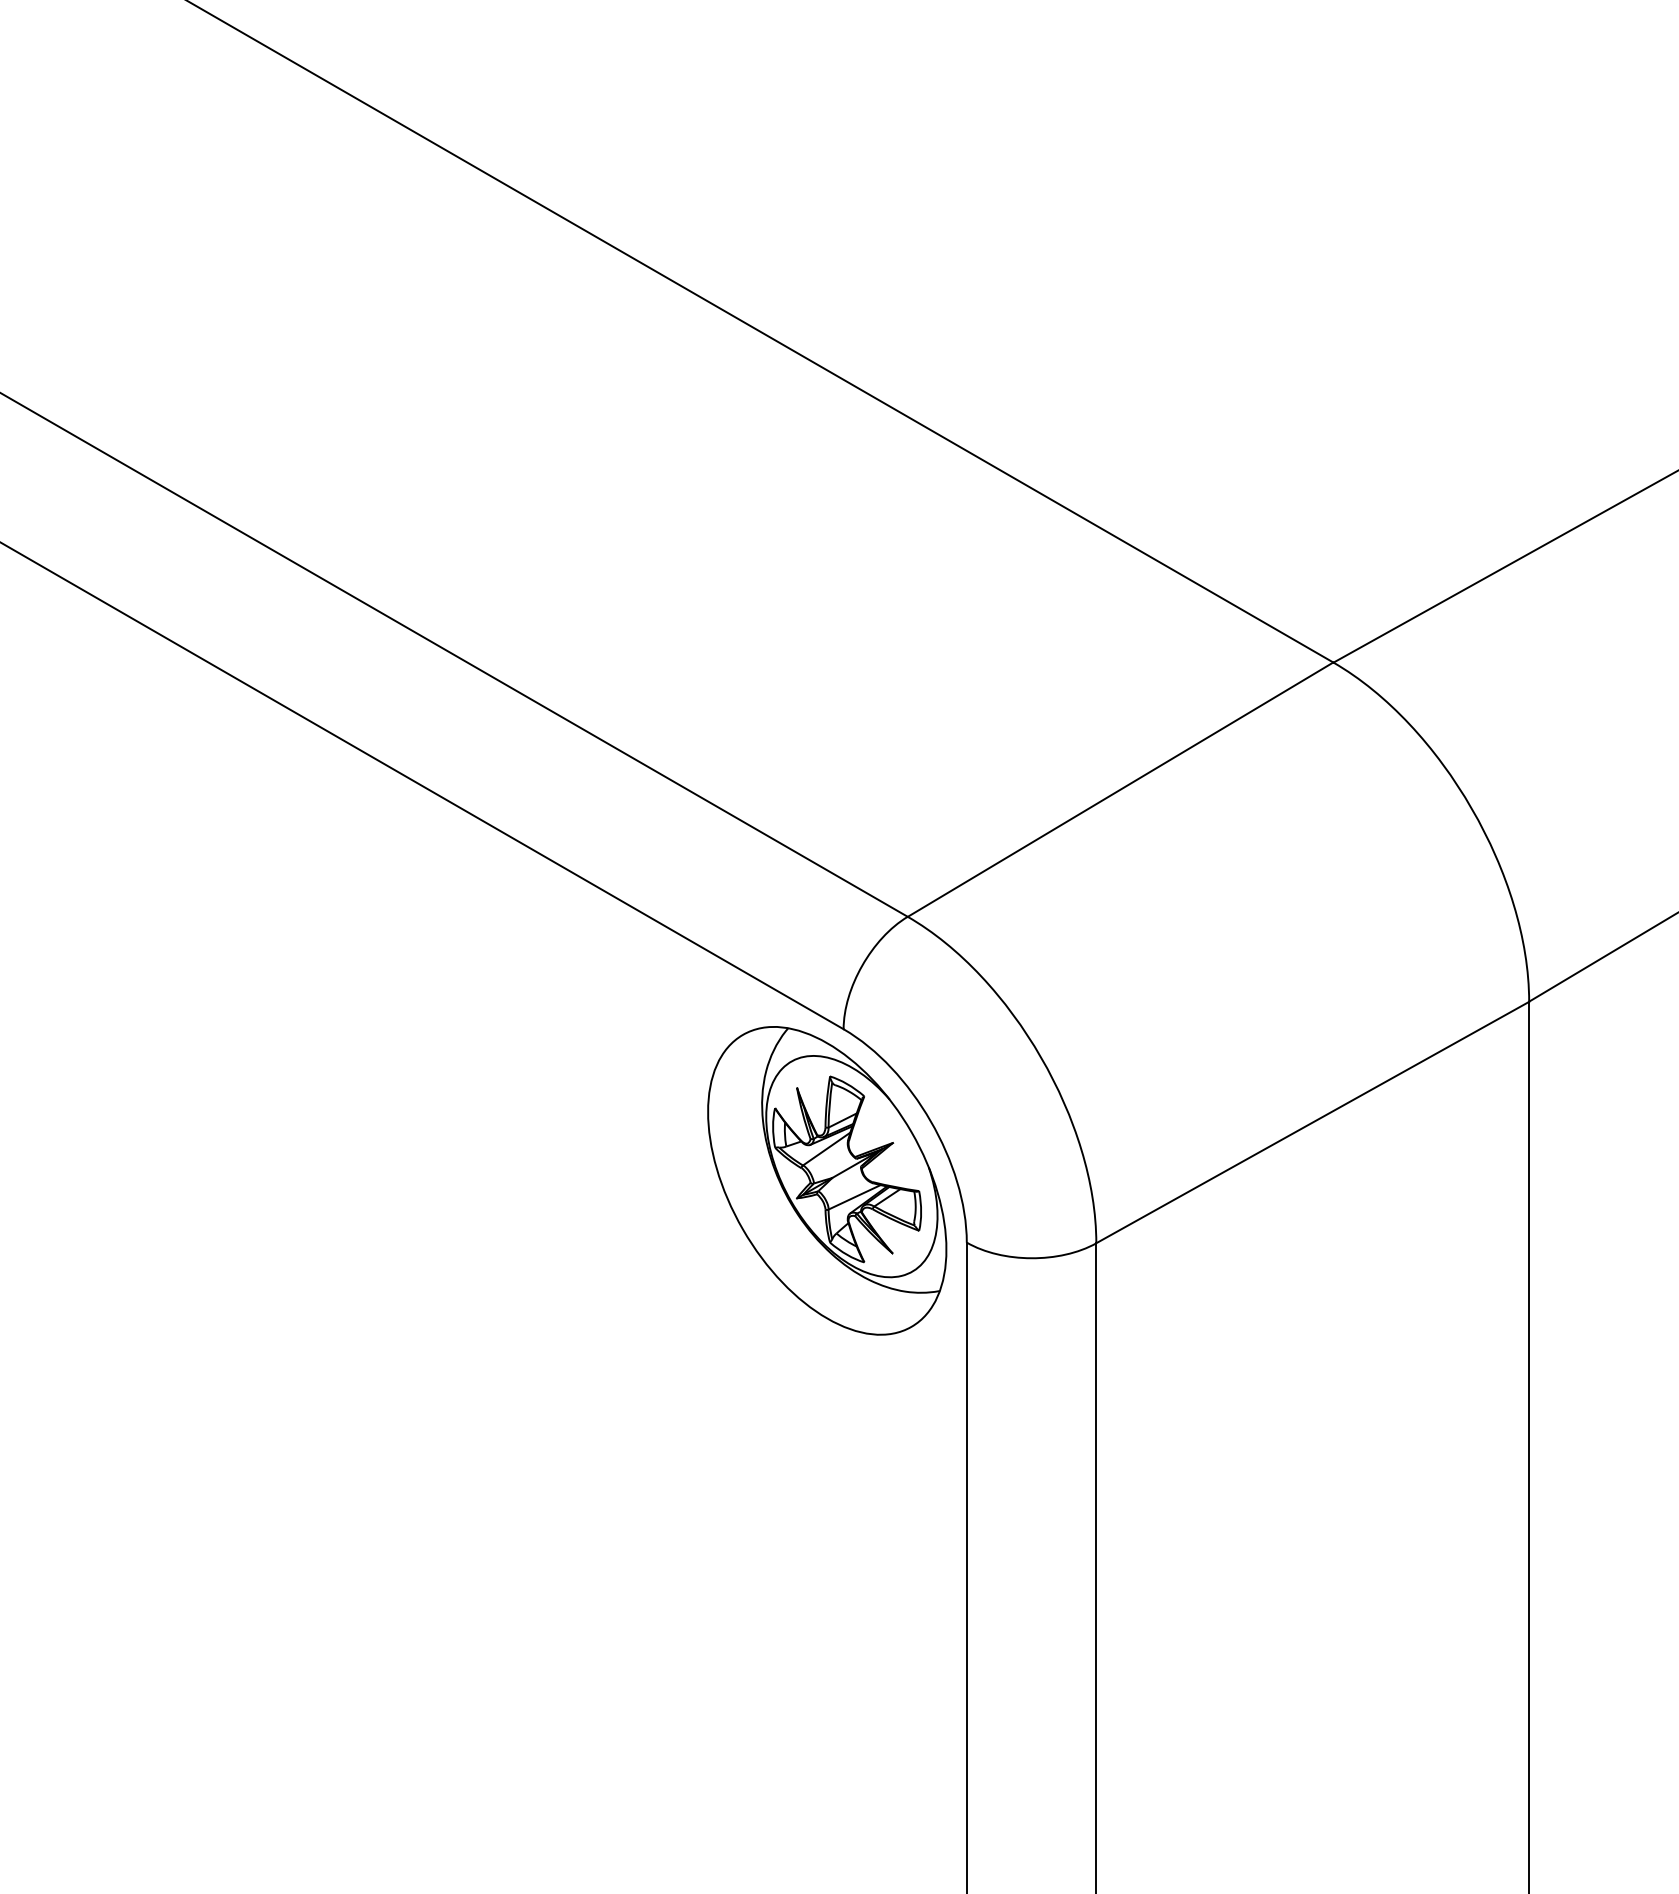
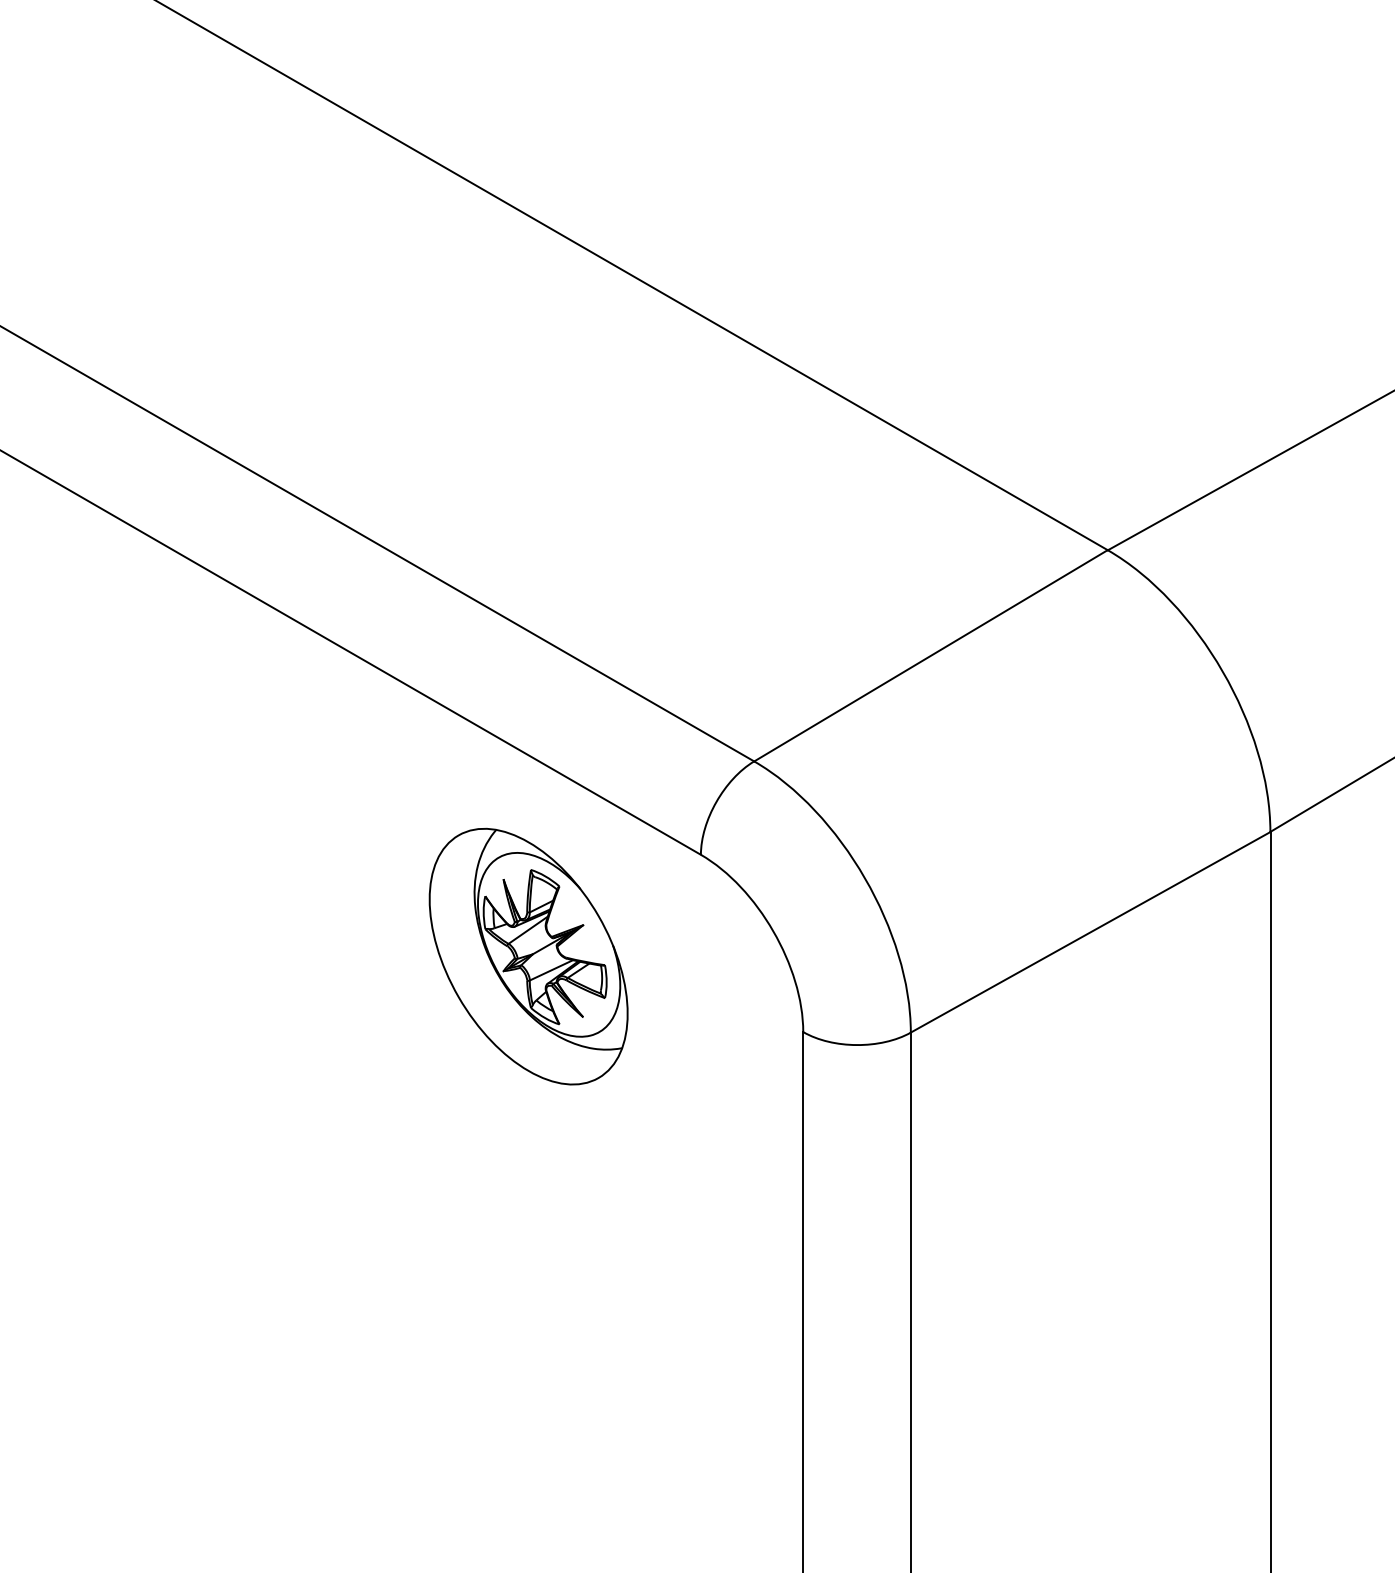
part: (827, 1180) -> (528, 956), moved

